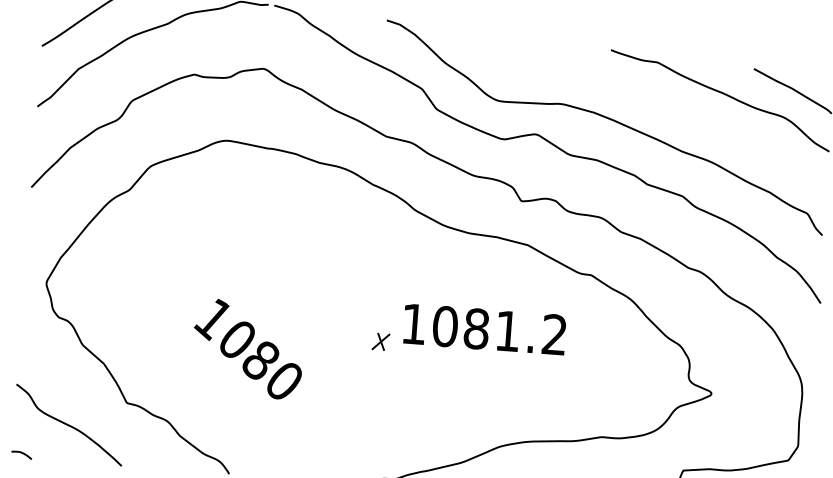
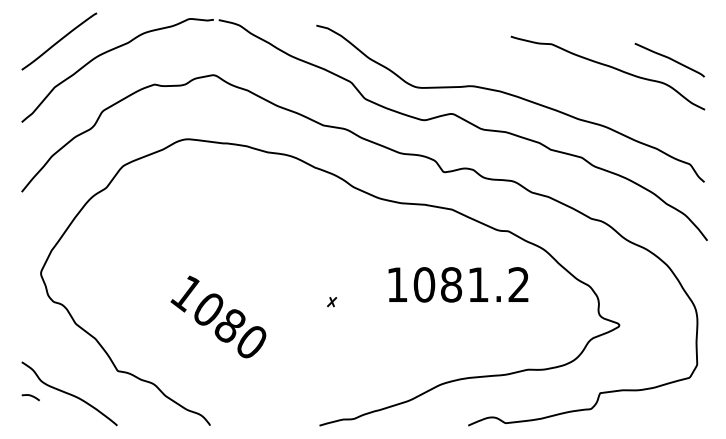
text: (484, 329) -> (458, 284), moved
part: (380, 341) -> (331, 301), size x0.6
curve: (21, 453) -> (30, 396), moved

